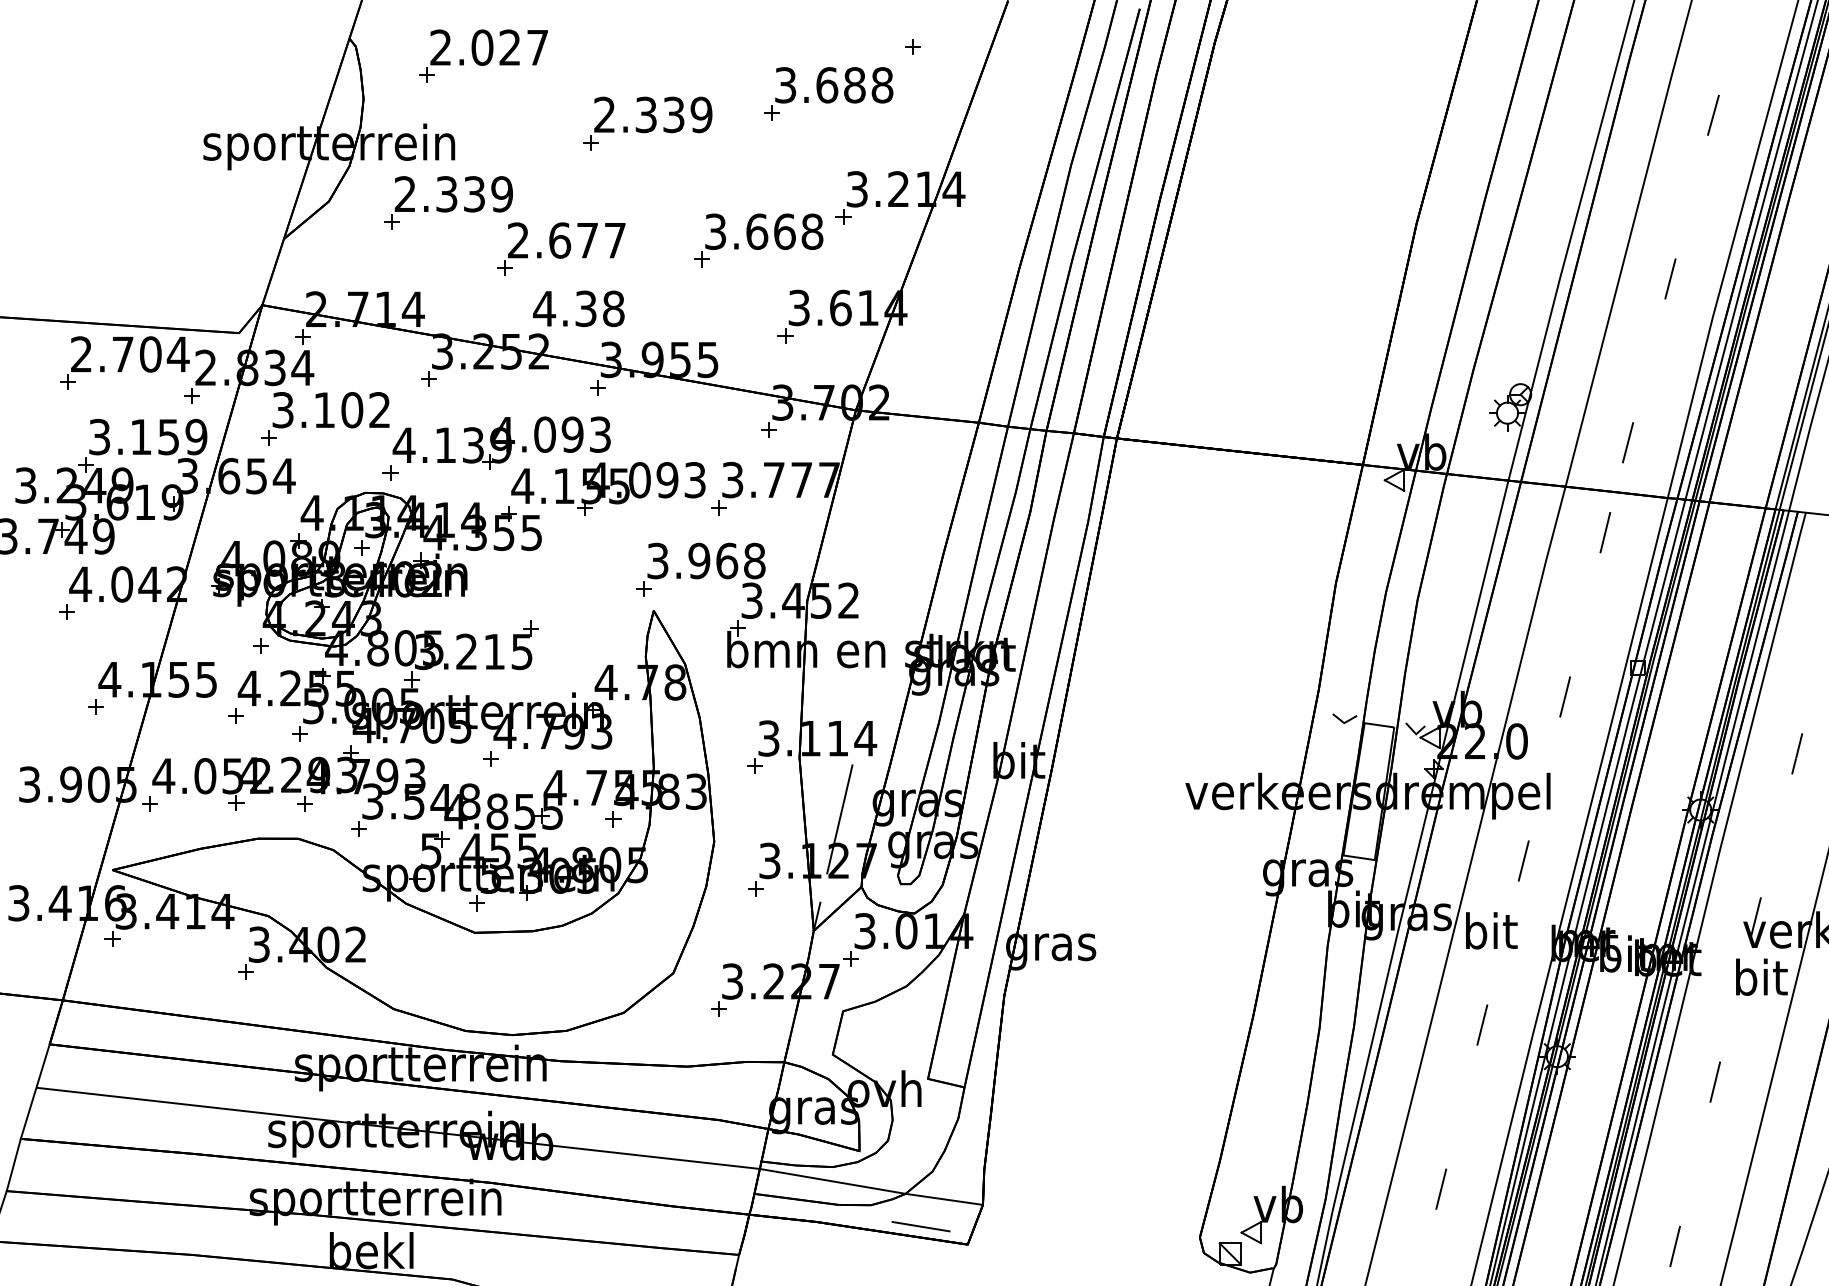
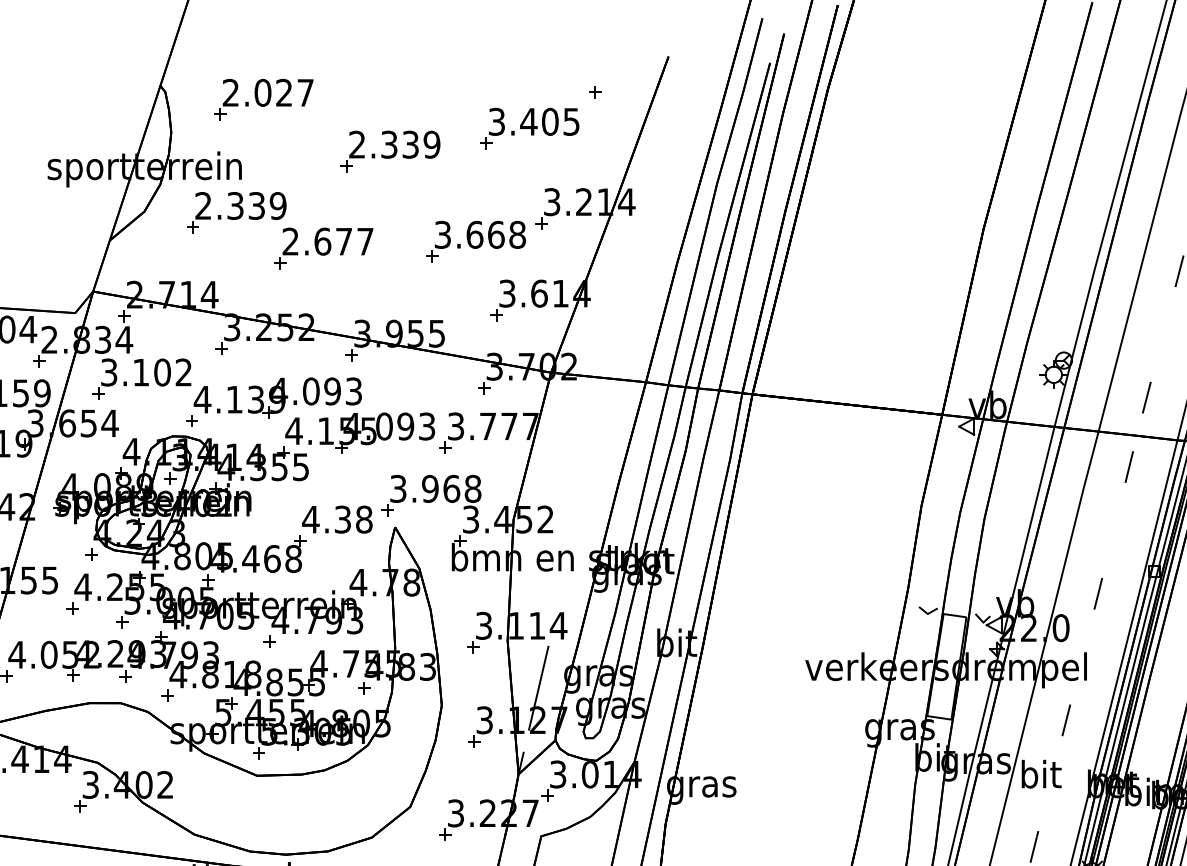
text: (854, 85) -> (550, 122), 3.688 -> 3.405
text: (578, 308) -> (337, 519), moved
text: (473, 651) -> (256, 558), 3.215 -> 4.468
text: (407, 801) -> (205, 674), 3.548 -> 4.818

